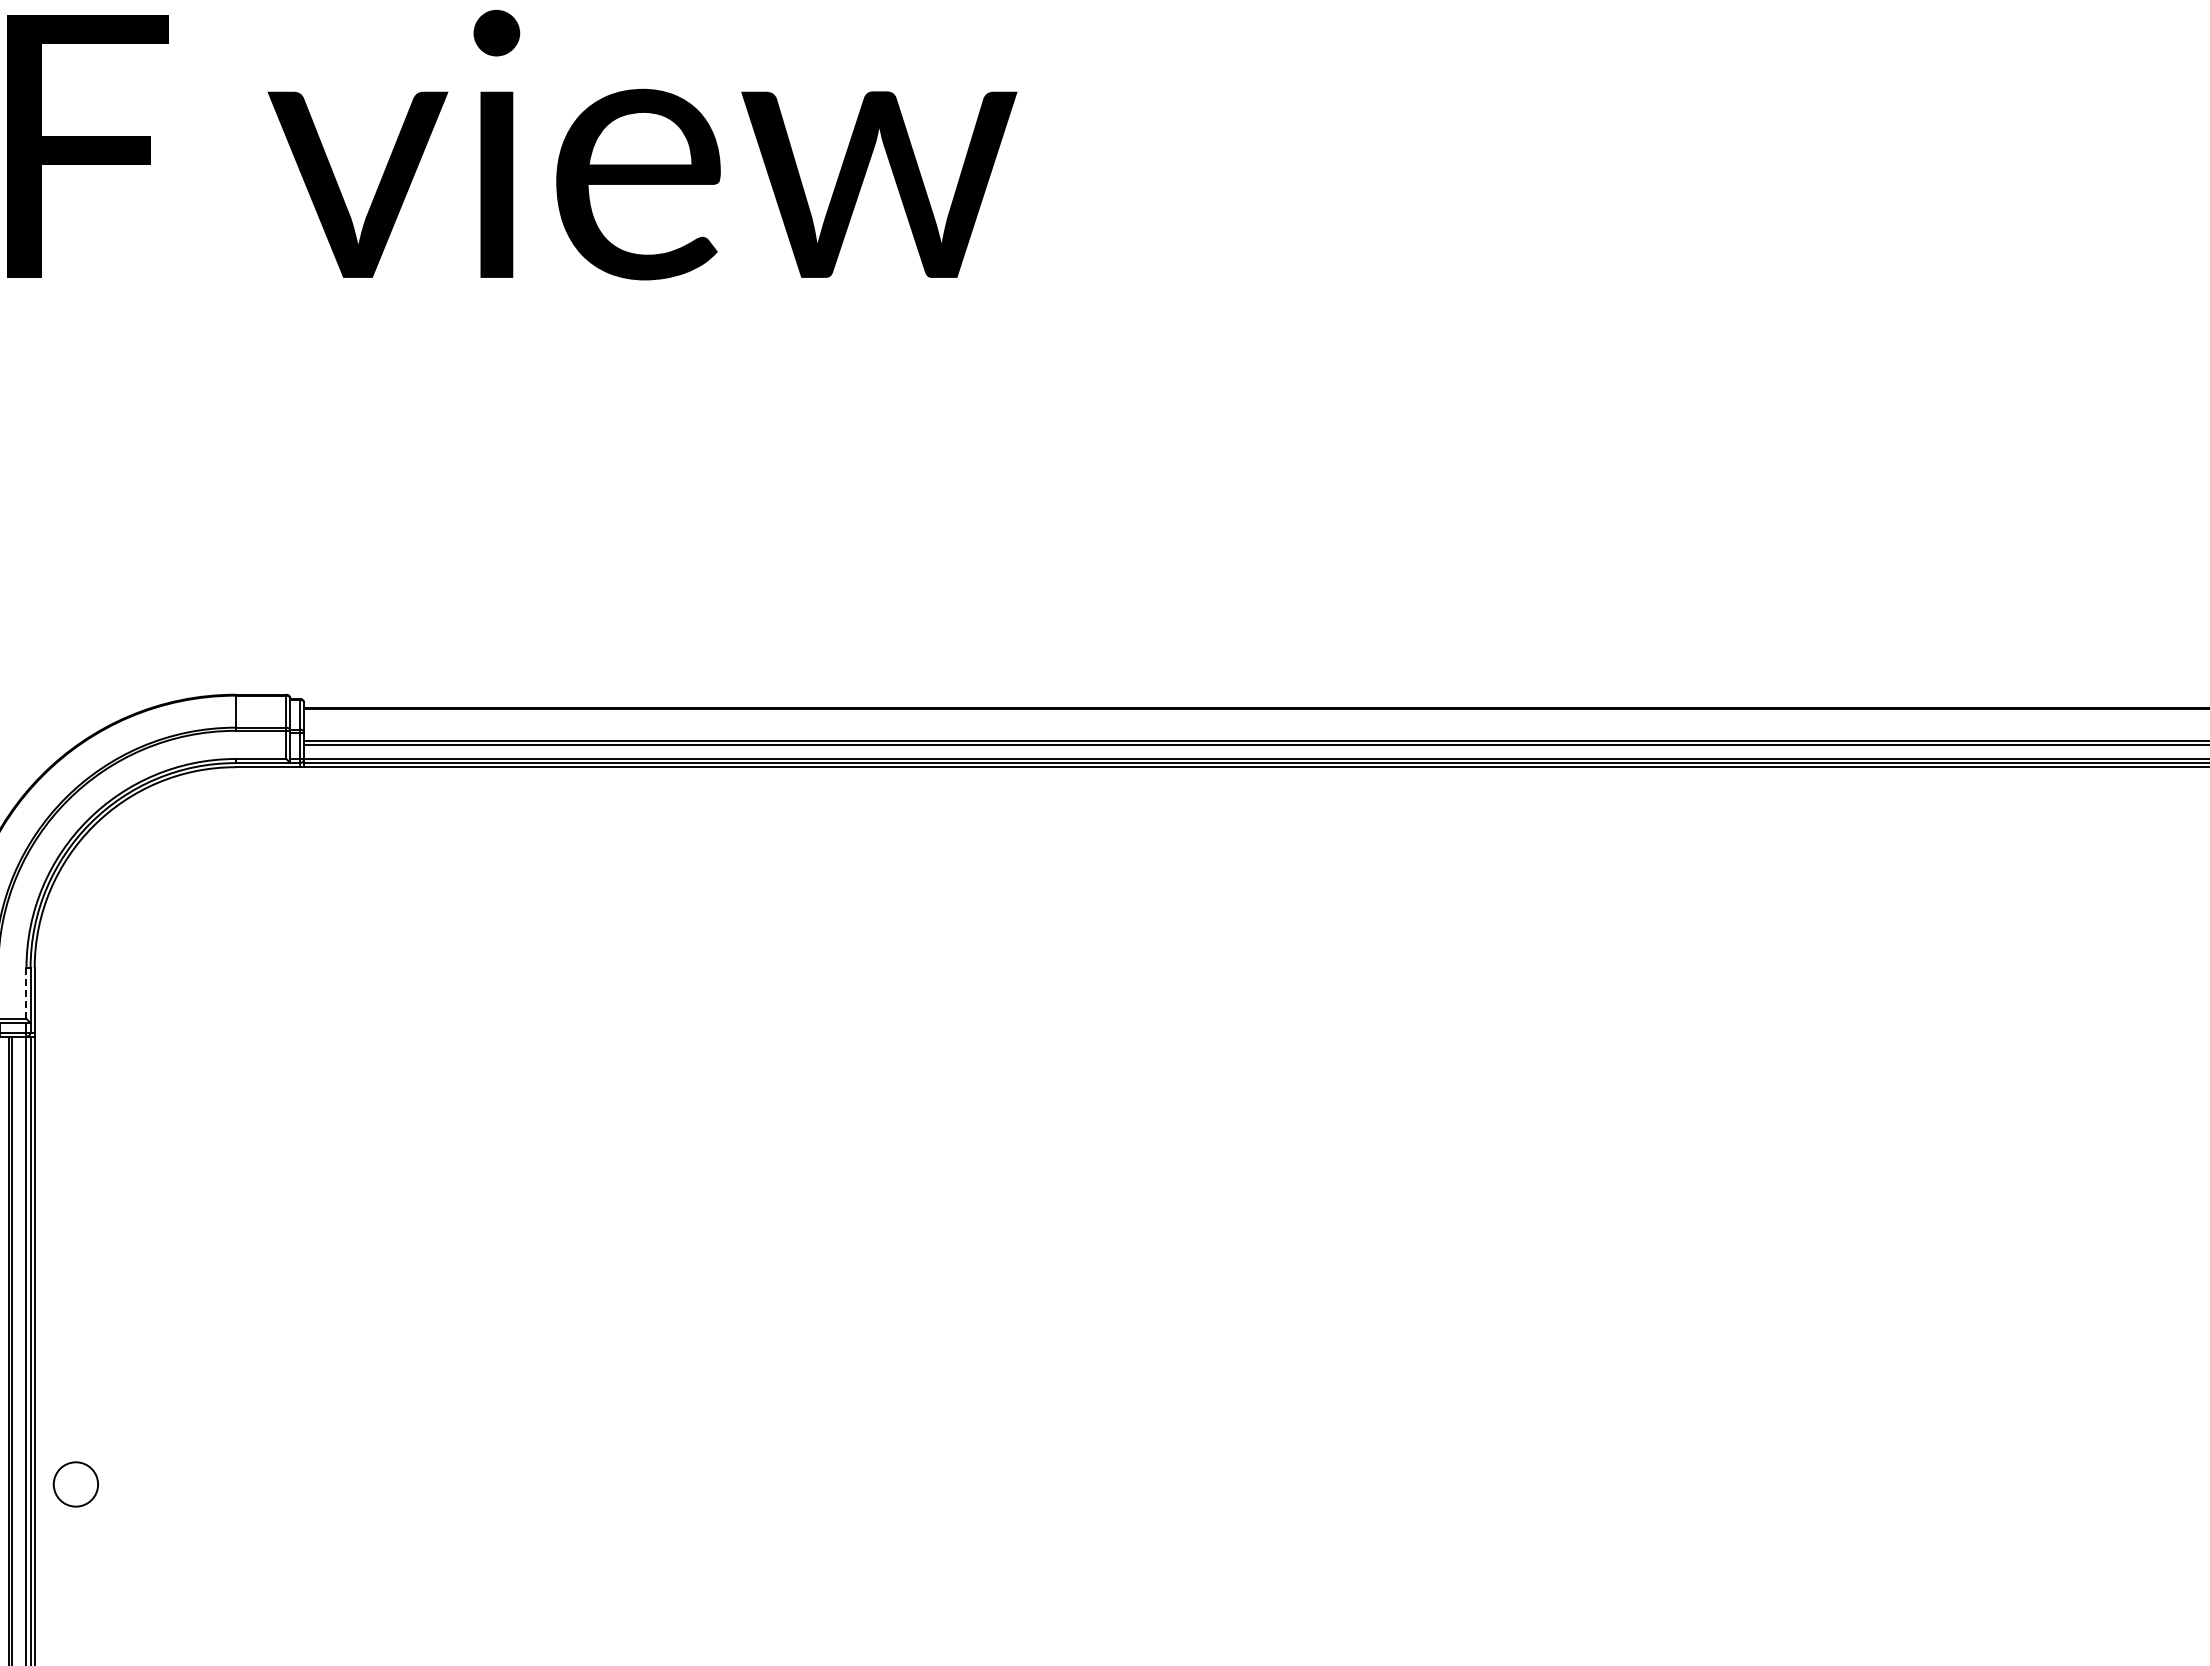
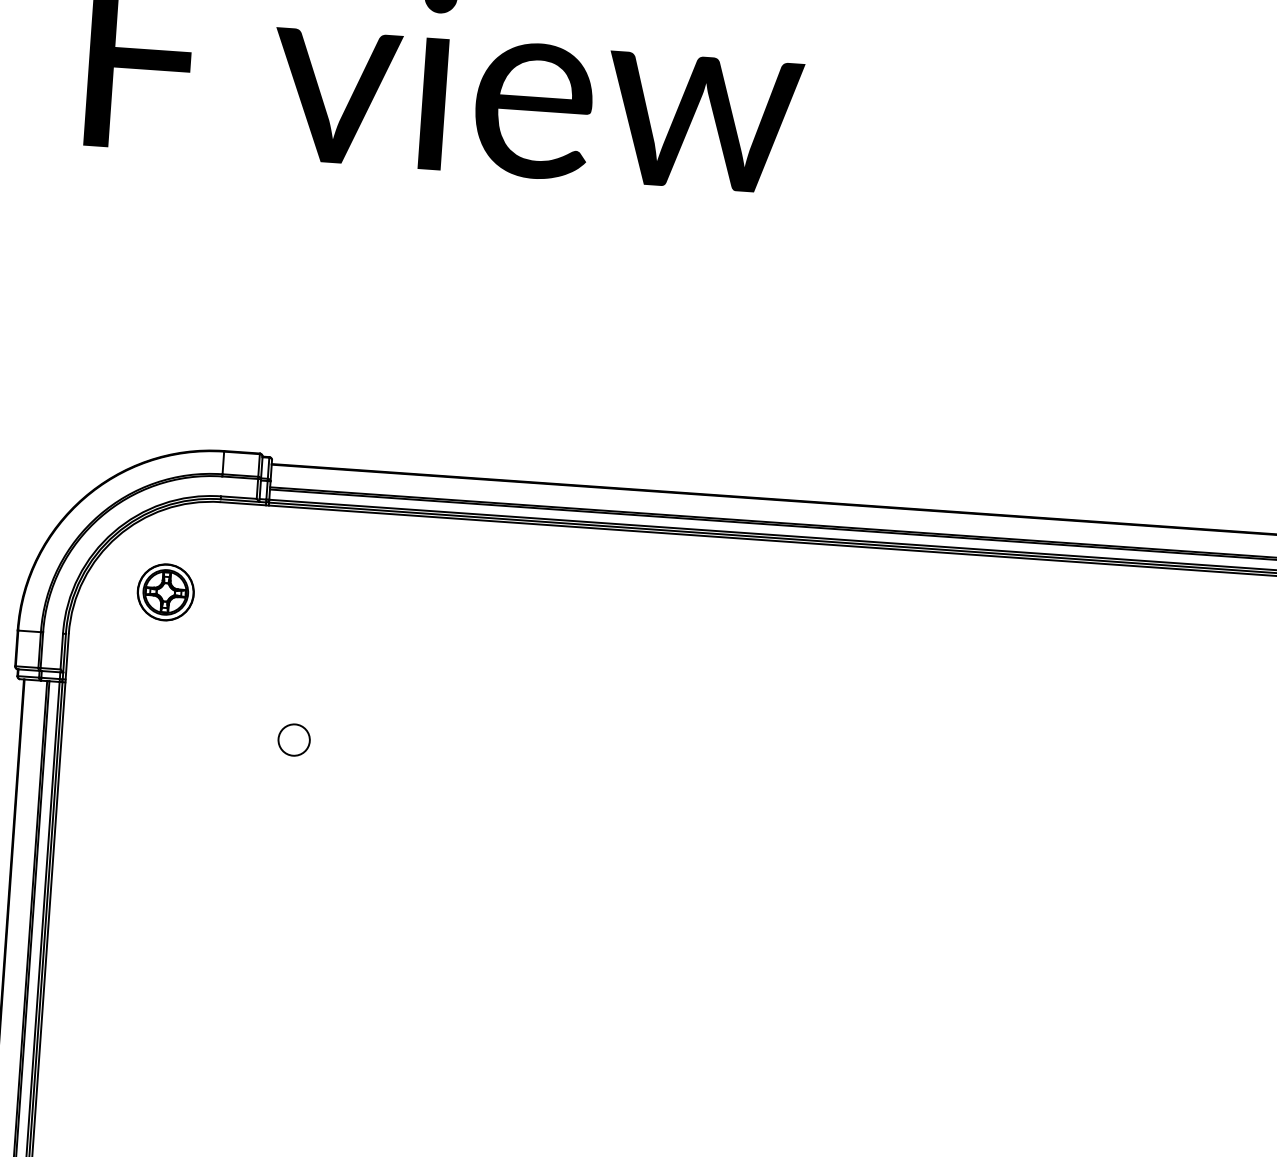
part: (166, 899) -> (165, 592), added
line: (26, 994) -> (61, 652), dashed -> solid
circle: (75, 1484) -> (293, 740), moved

